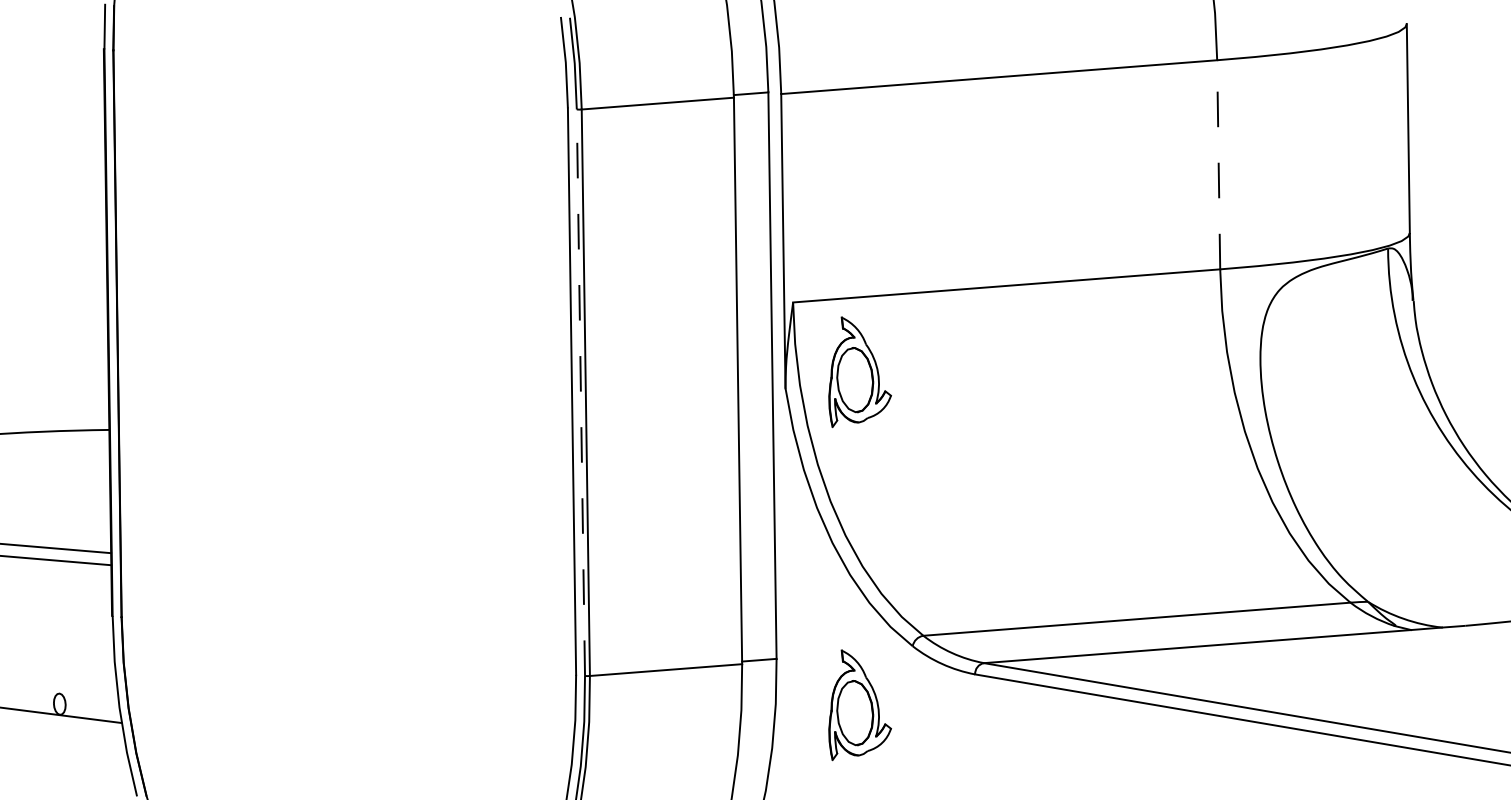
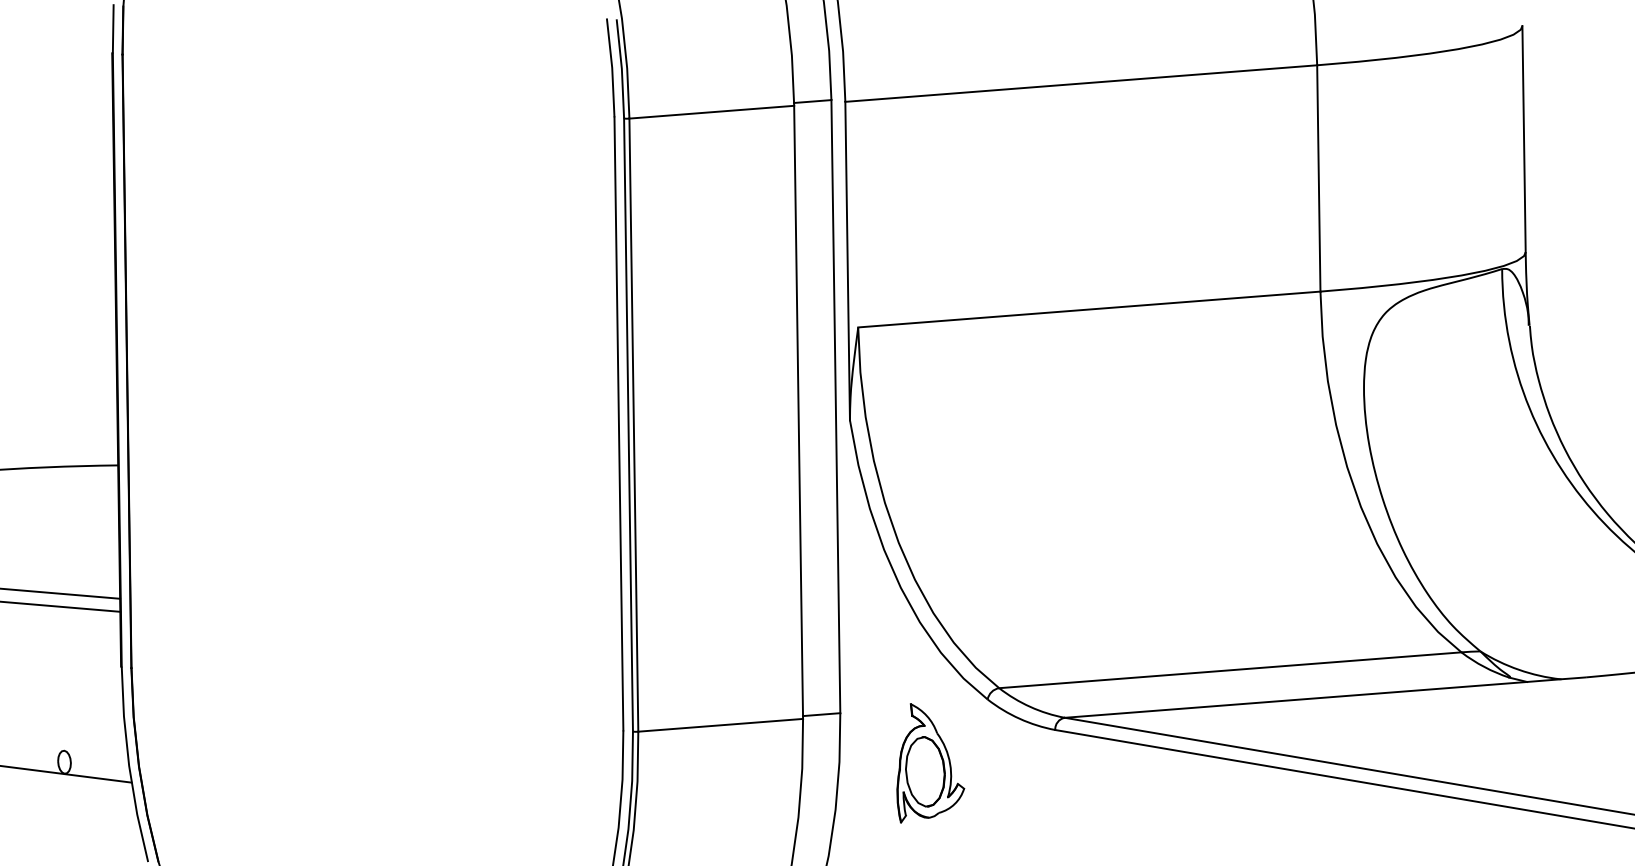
line: (1218, 164) -> (1318, 178), dashed -> solid
part: (859, 372) -> (930, 403), removed
line: (580, 392) -> (628, 424), dashed -> solid

